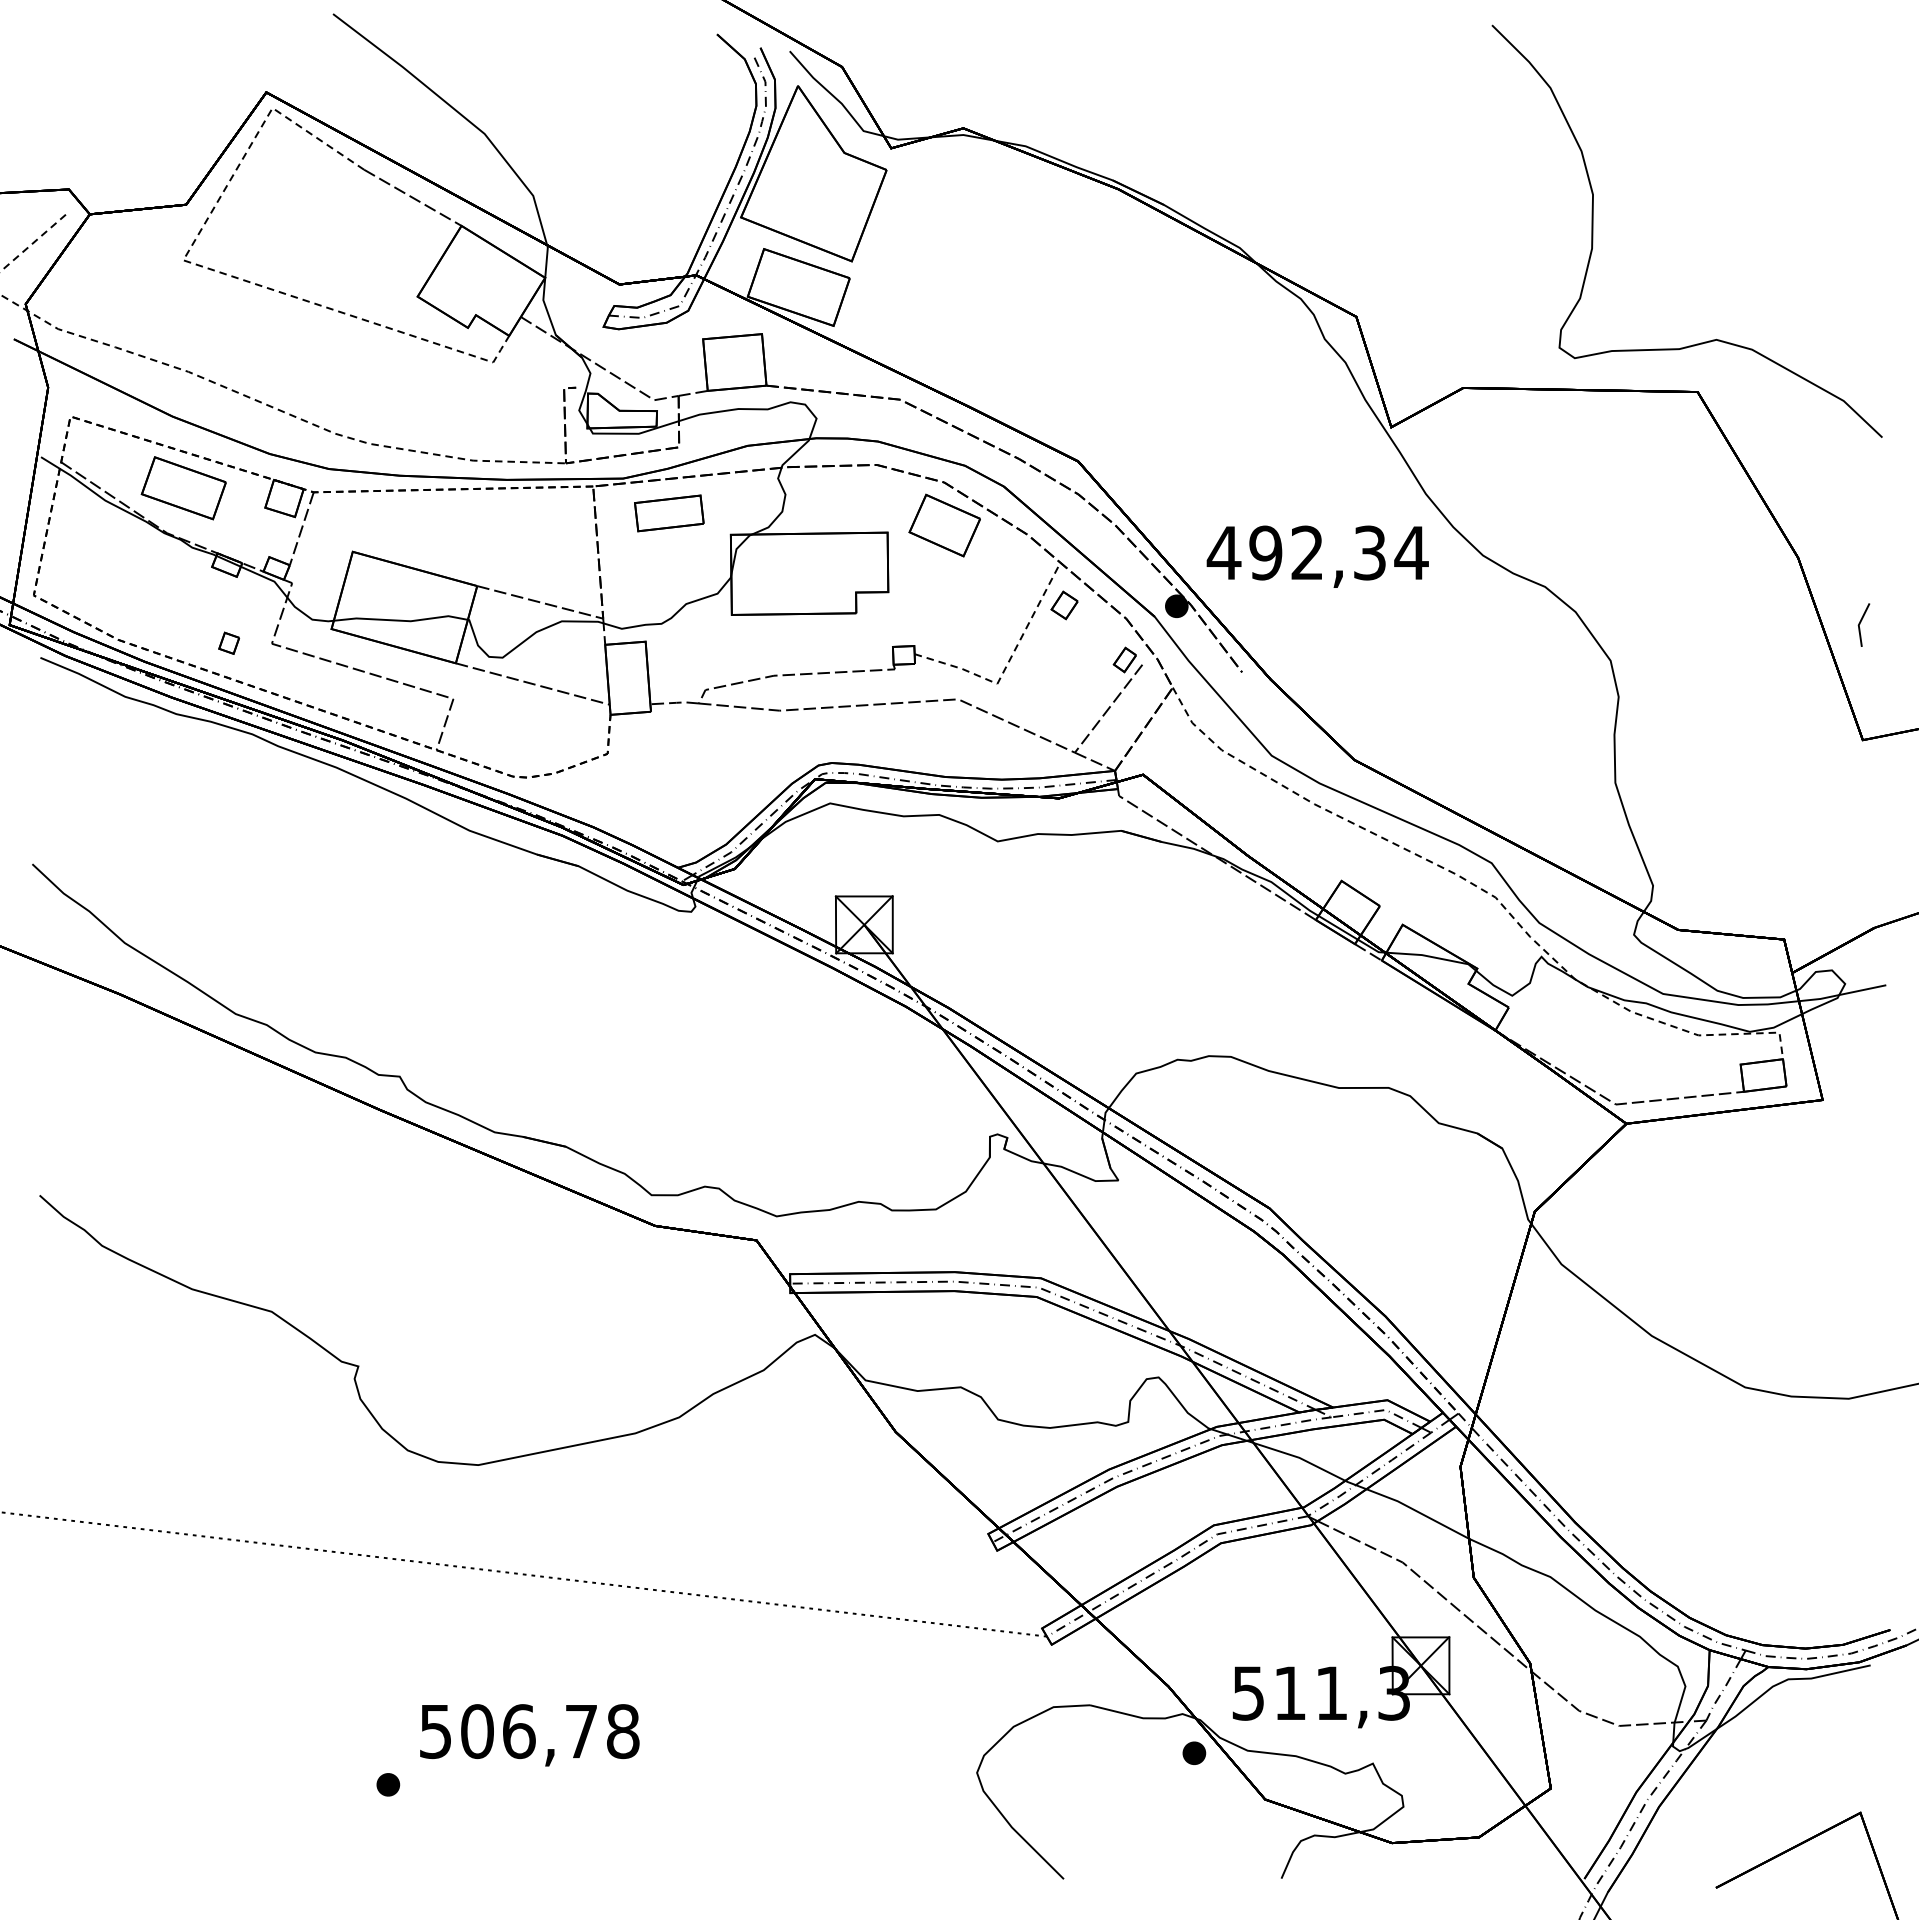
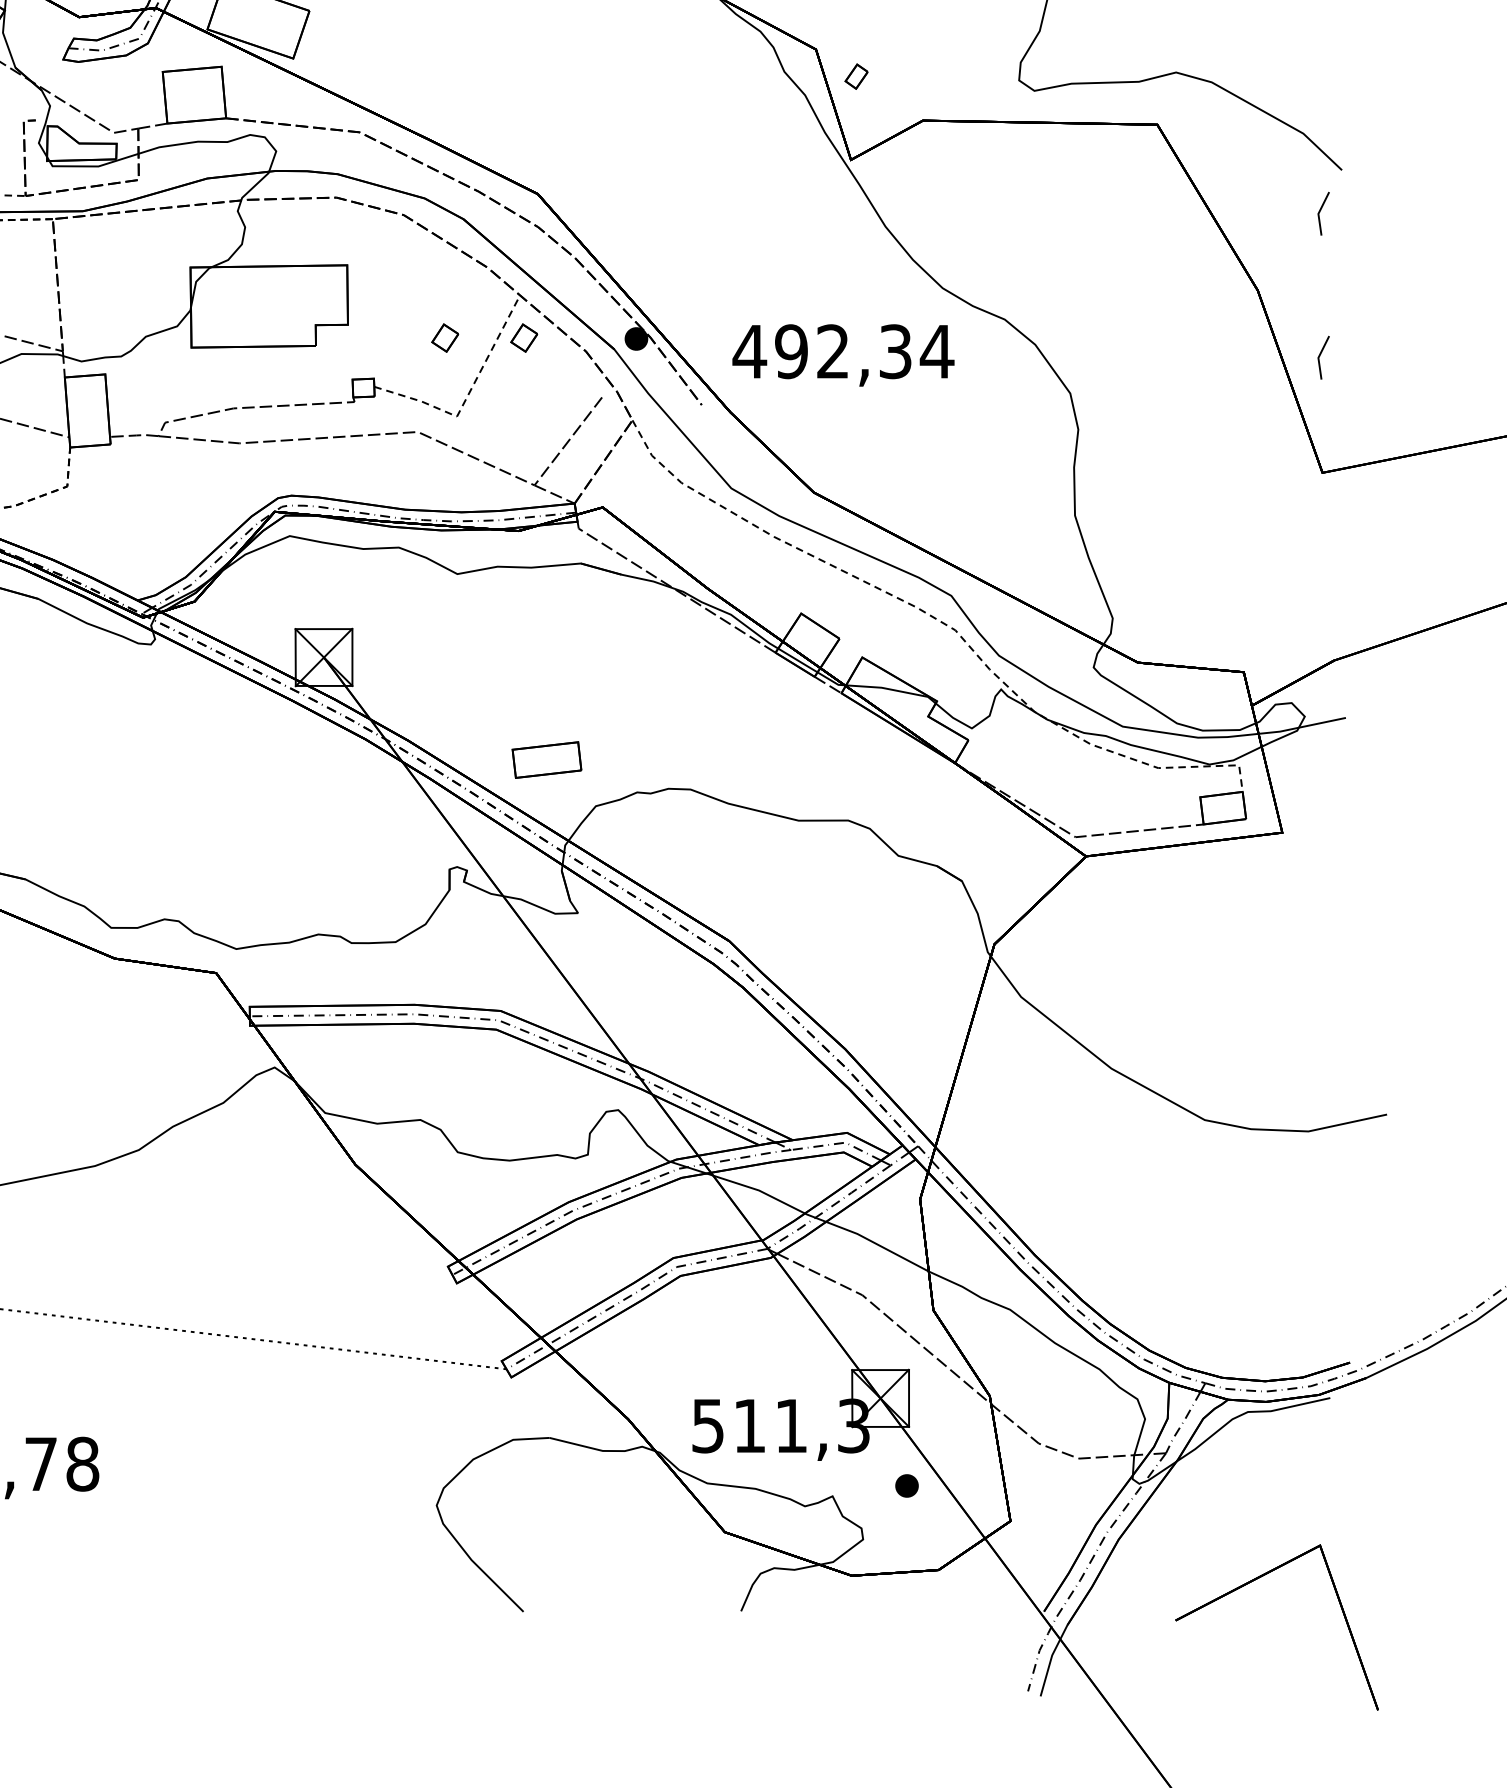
line: (1861, 478) -> (1321, 211), added
part: (669, 513) -> (547, 760), moved
part: (944, 525) -> (404, 258), removed
text: (1317, 556) -> (843, 355), moved
part: (985, 605) -> (445, 338), added
part: (1124, 659) -> (856, 76), moved
part: (1194, 1752) -> (907, 1485), moved

